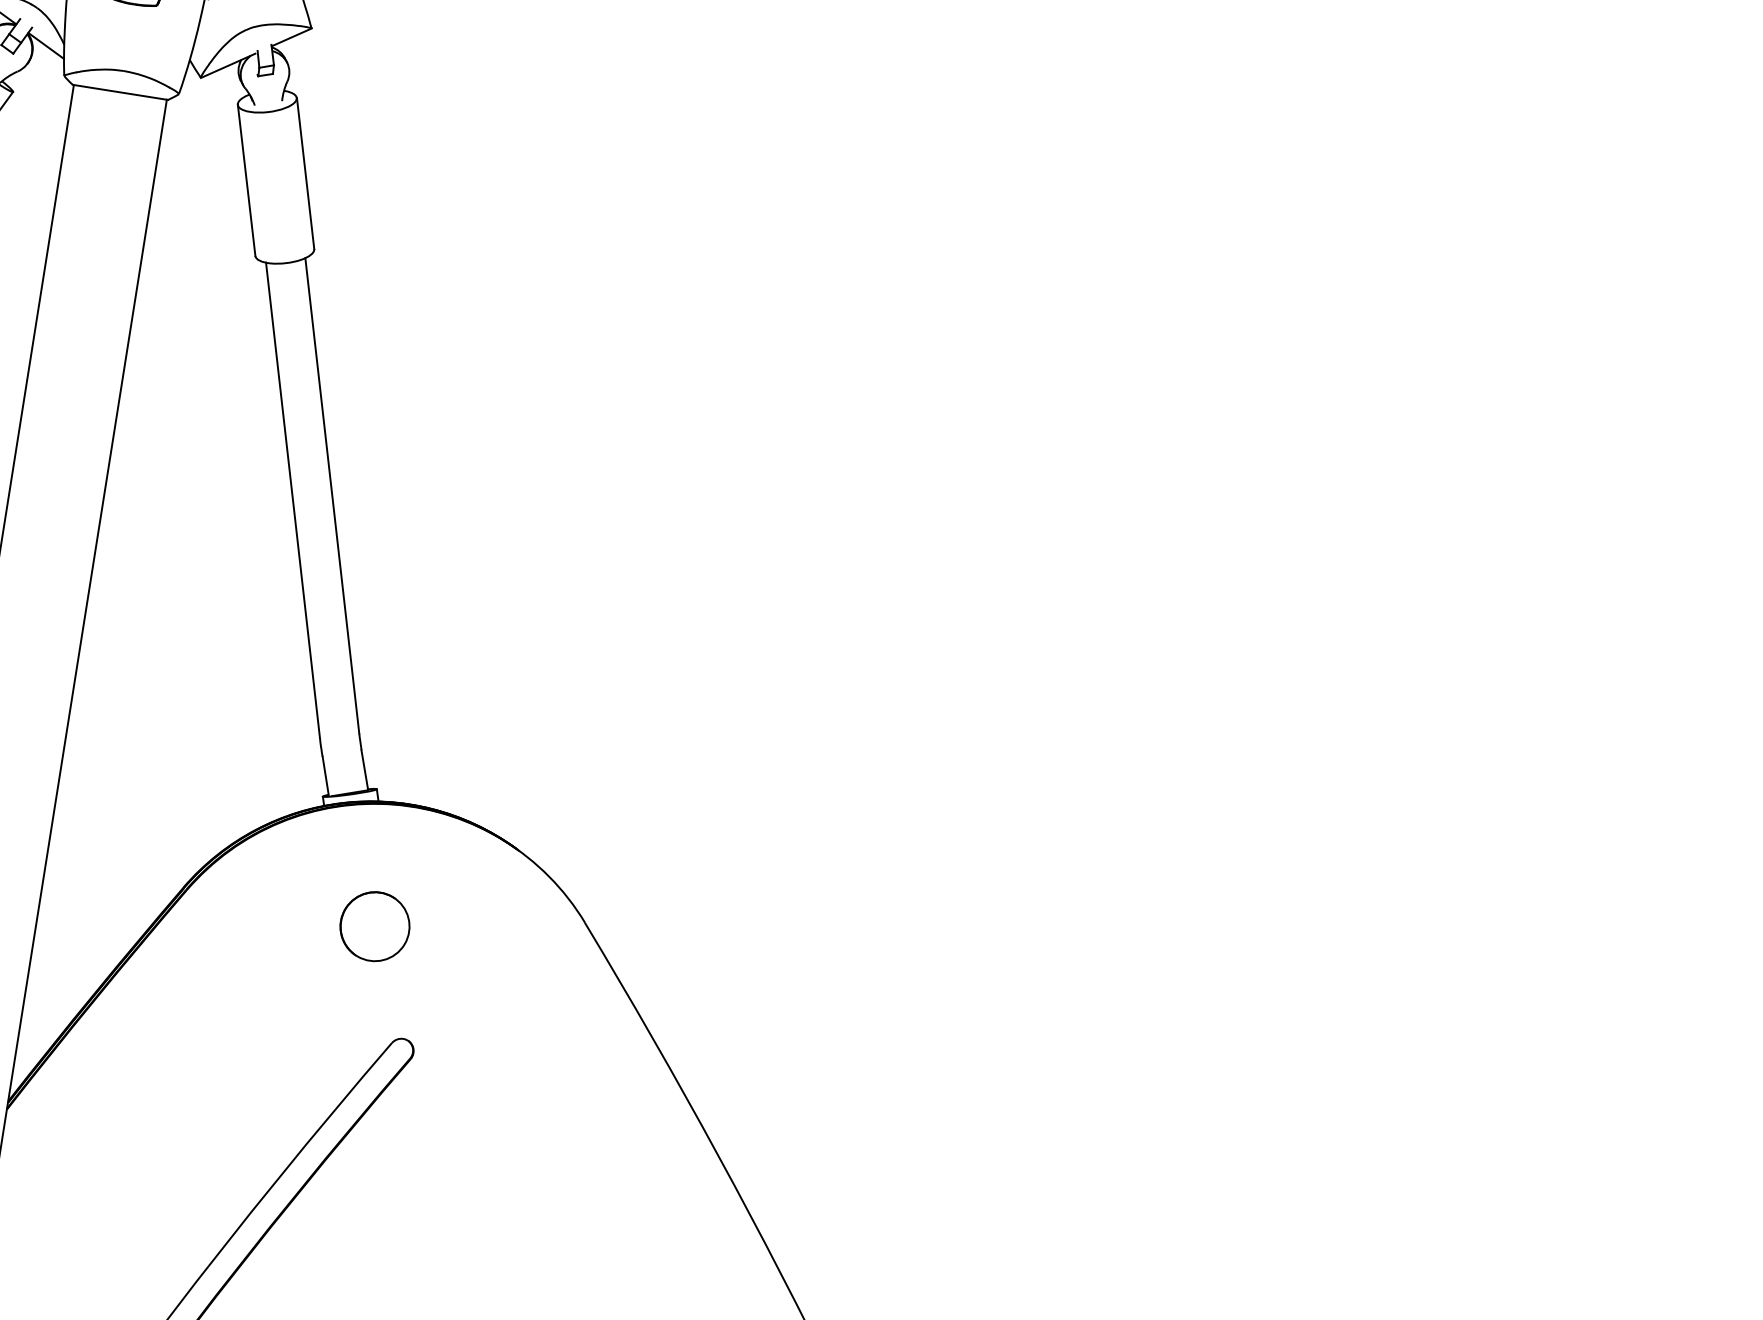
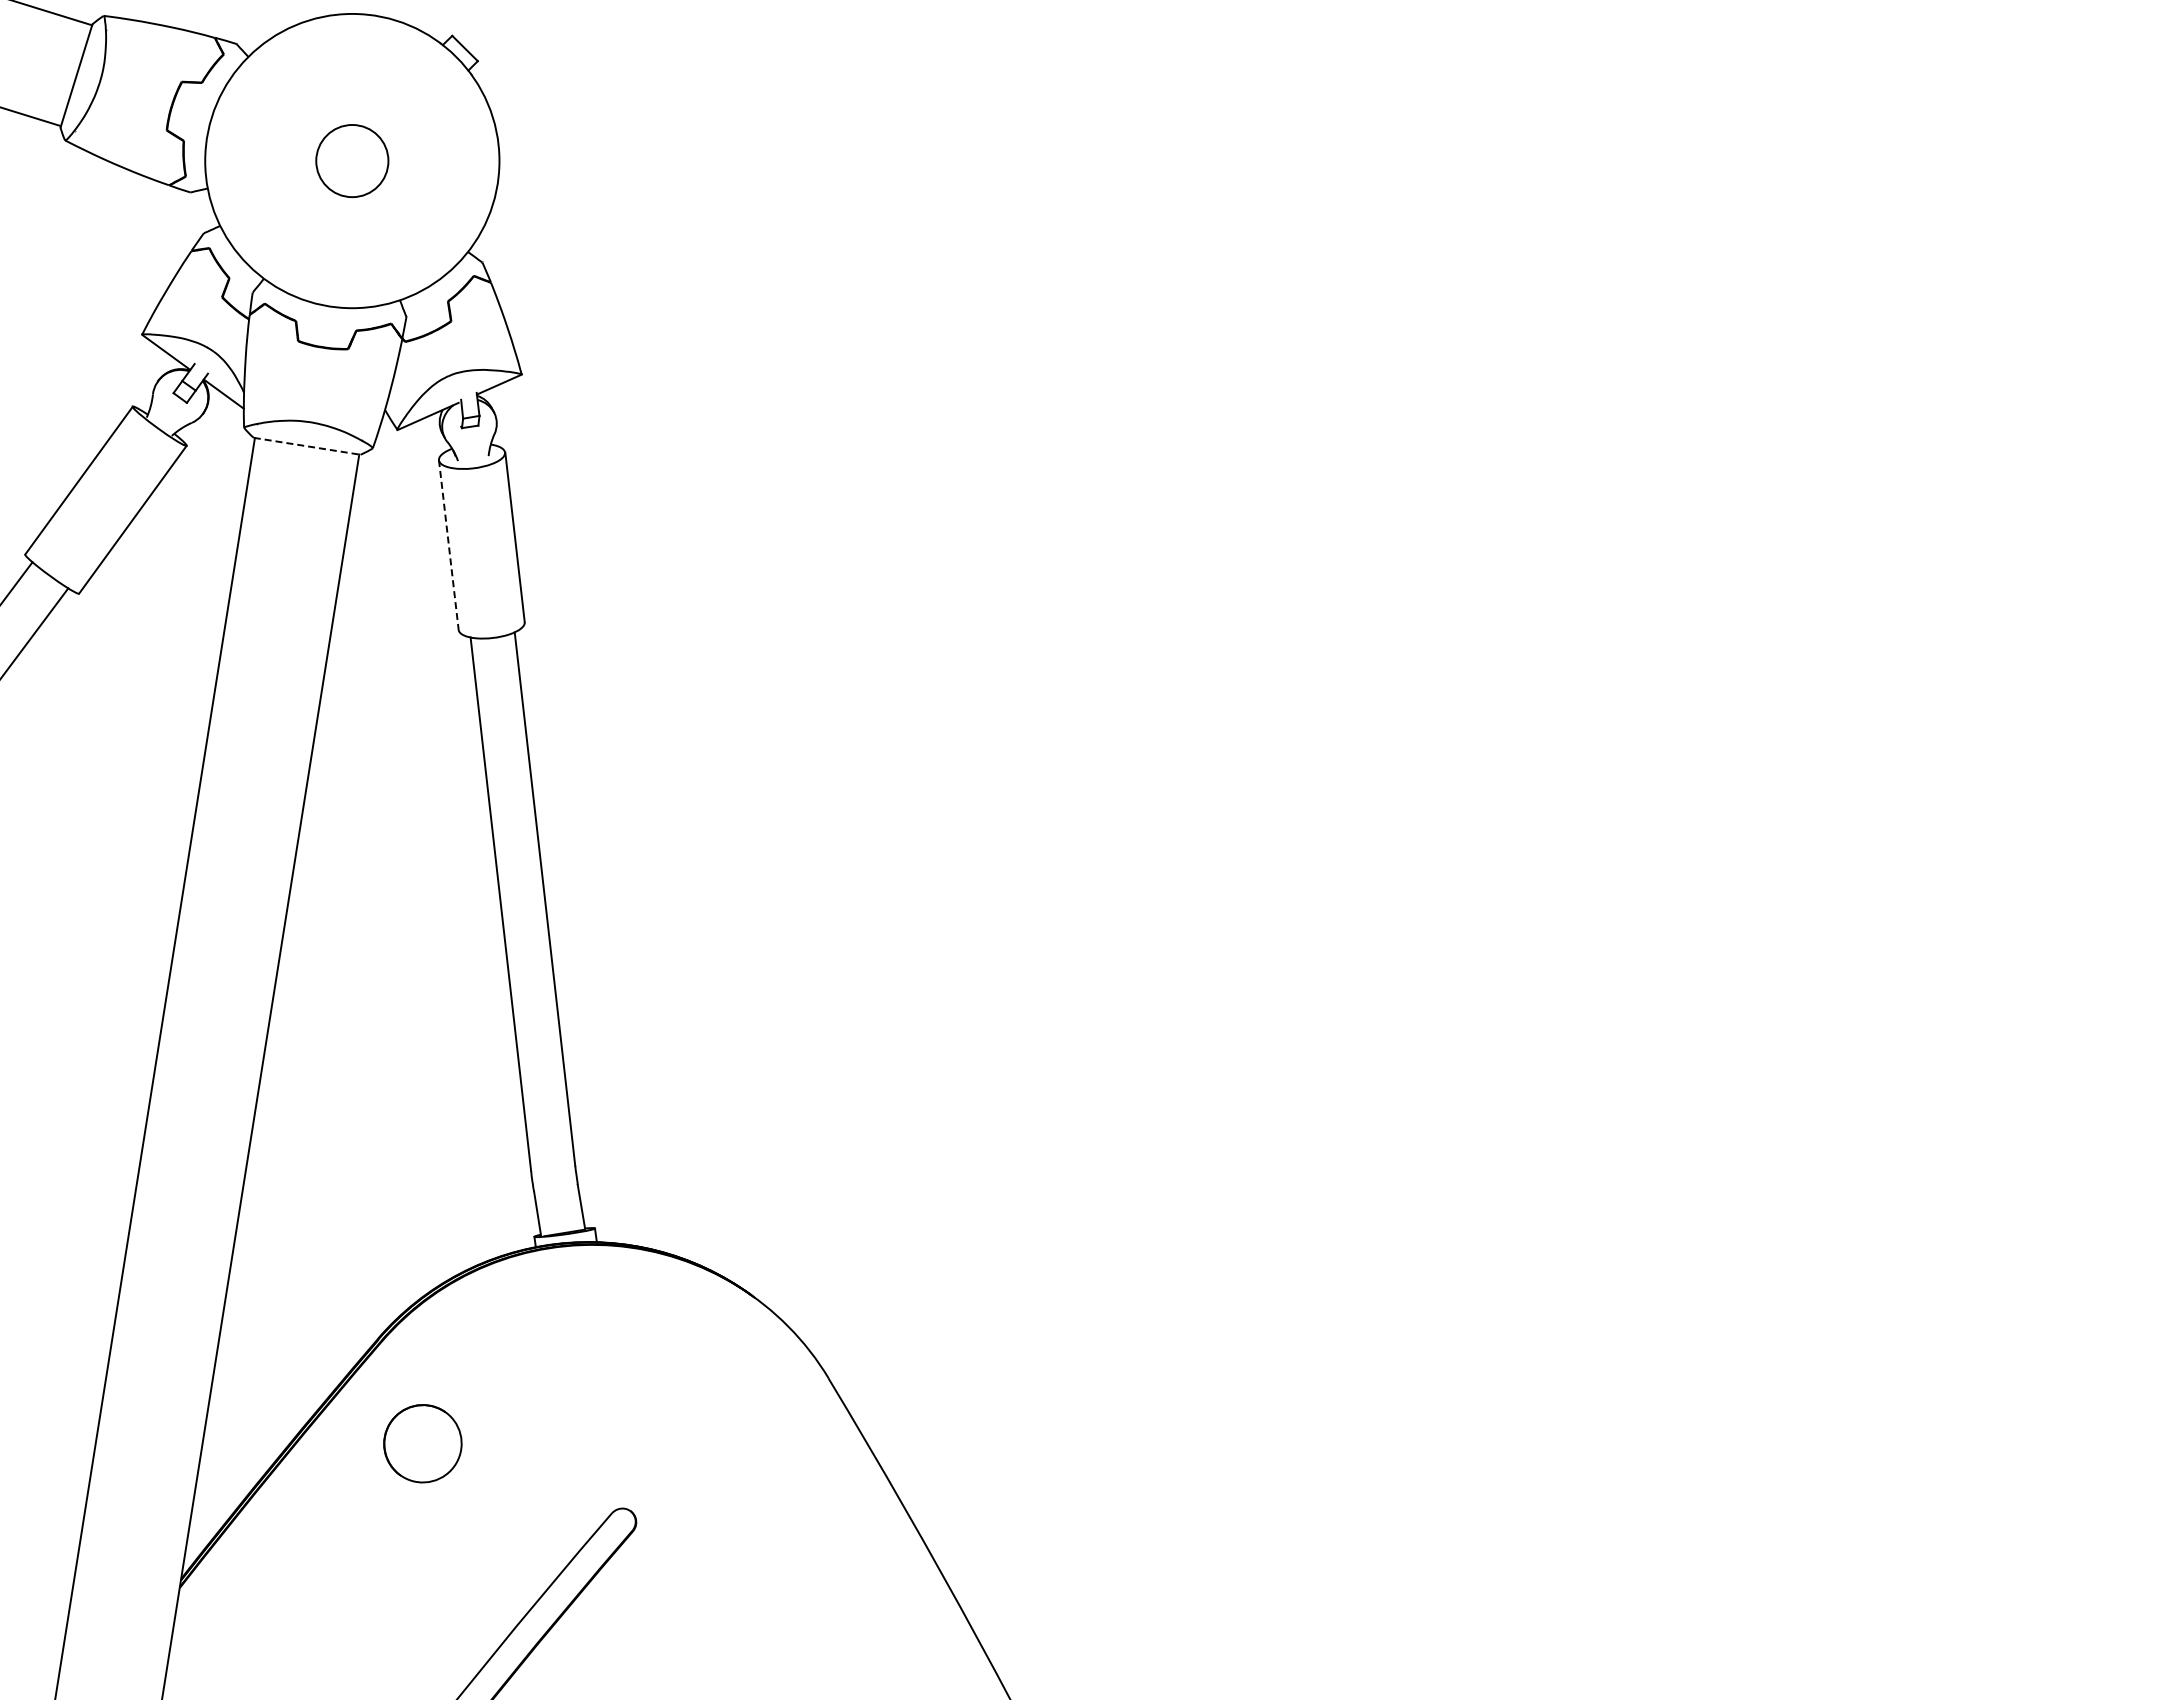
line: (120, 92) -> (307, 446), solid -> dashed
line: (246, 180) -> (448, 545), solid -> dashed
part: (374, 926) -> (422, 1443), moved

